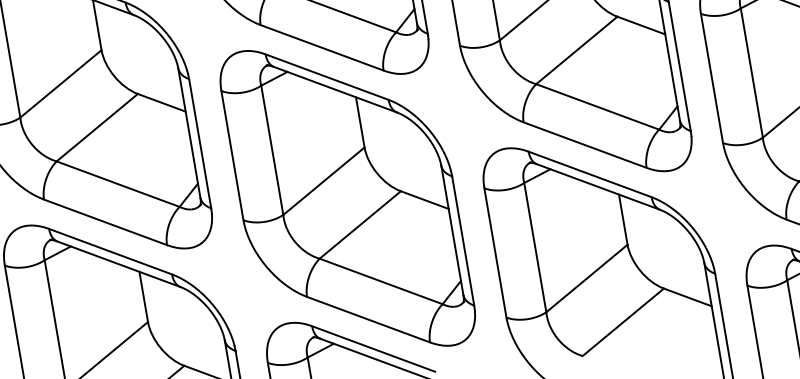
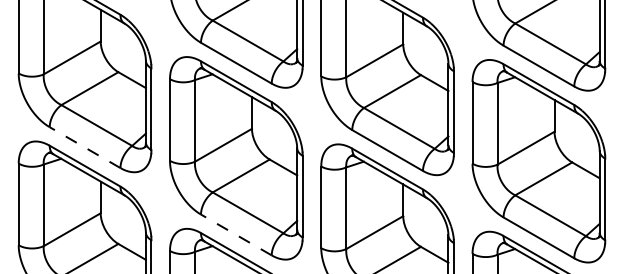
line: (106, 222) -> (85, 147), solid -> dashed
line: (368, 318) -> (236, 234), solid -> dashed

